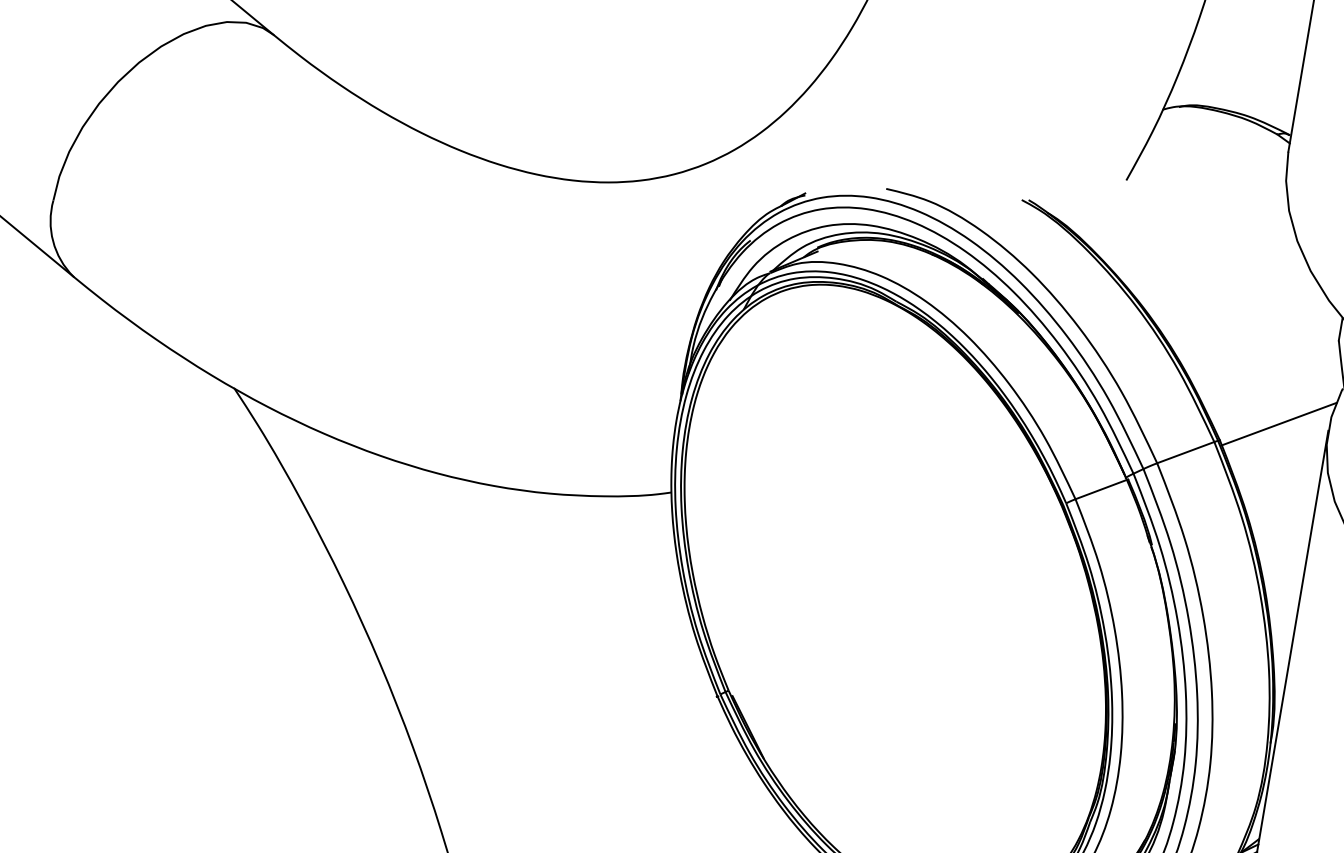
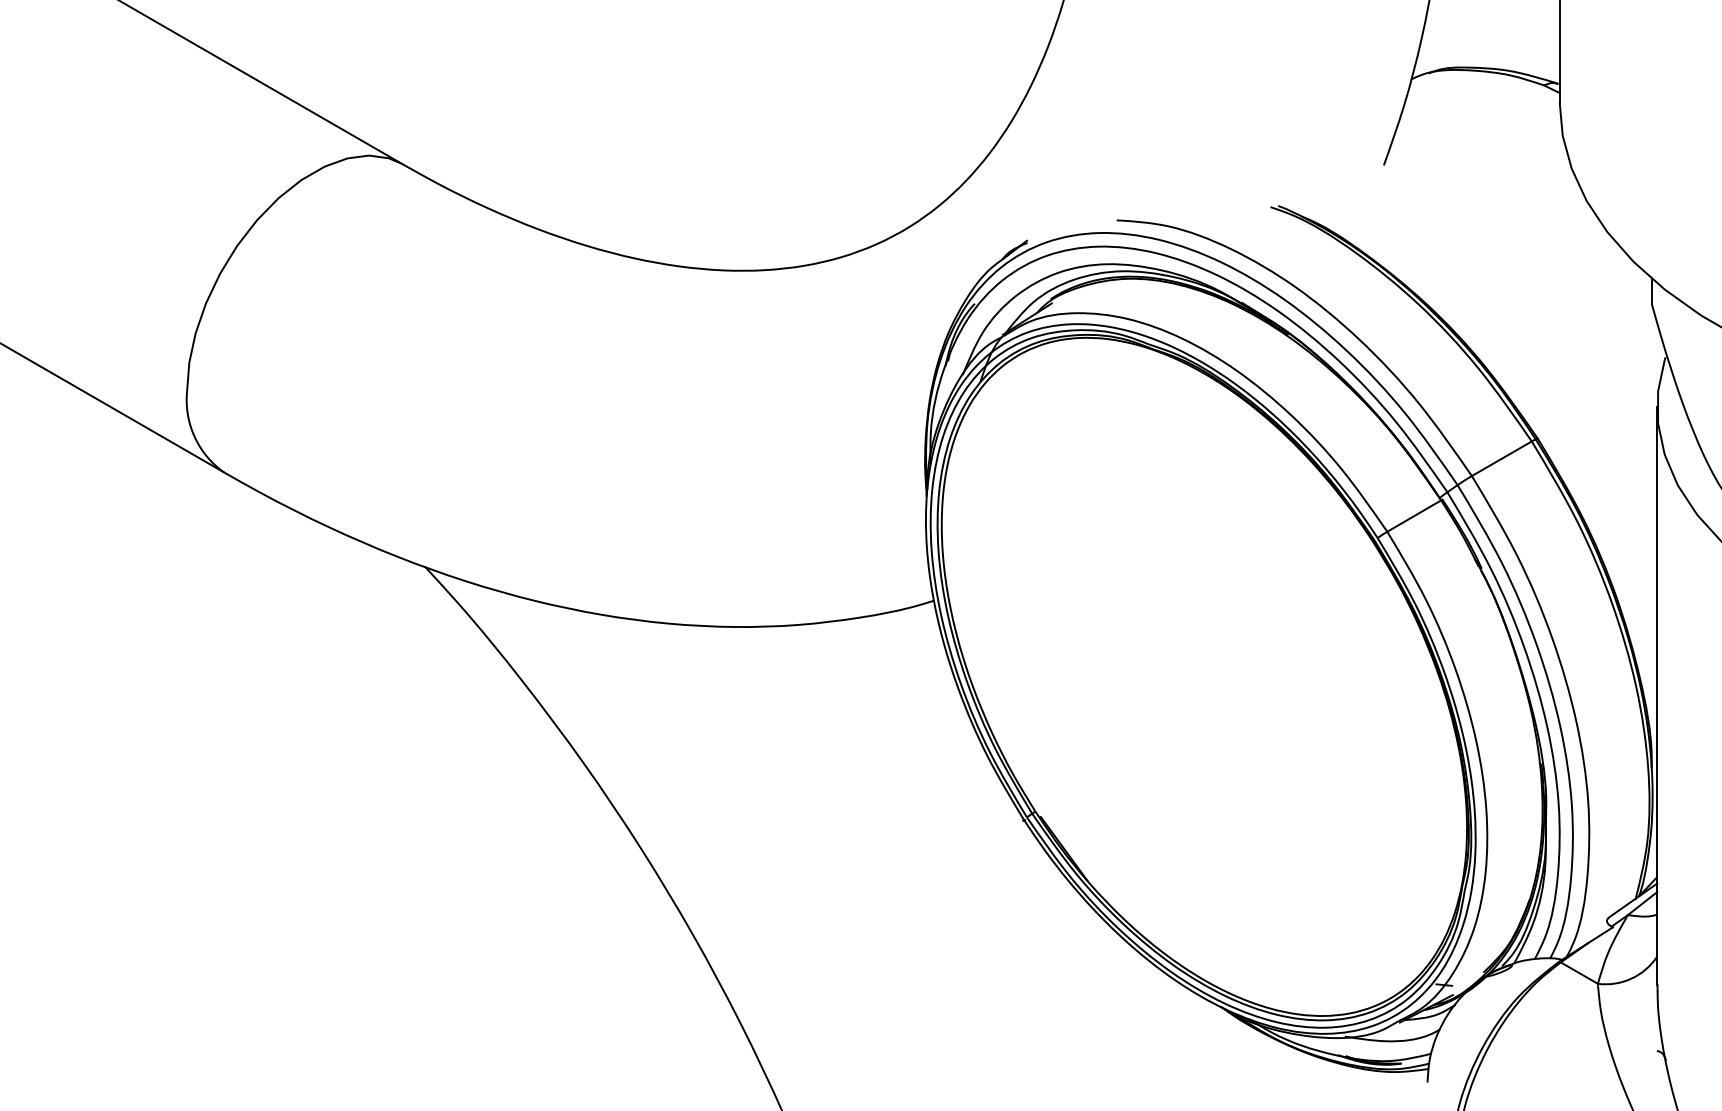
line: (1278, 423) -> (1600, 408), removed

